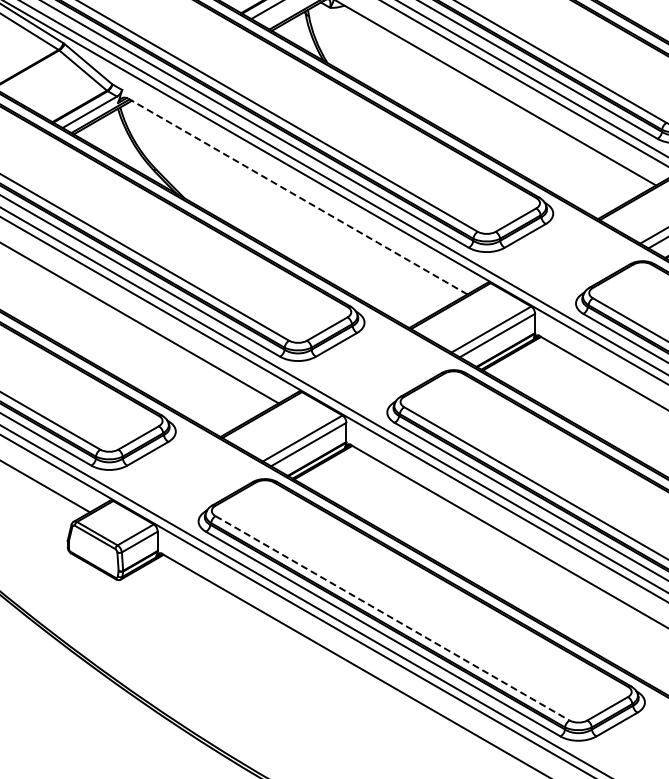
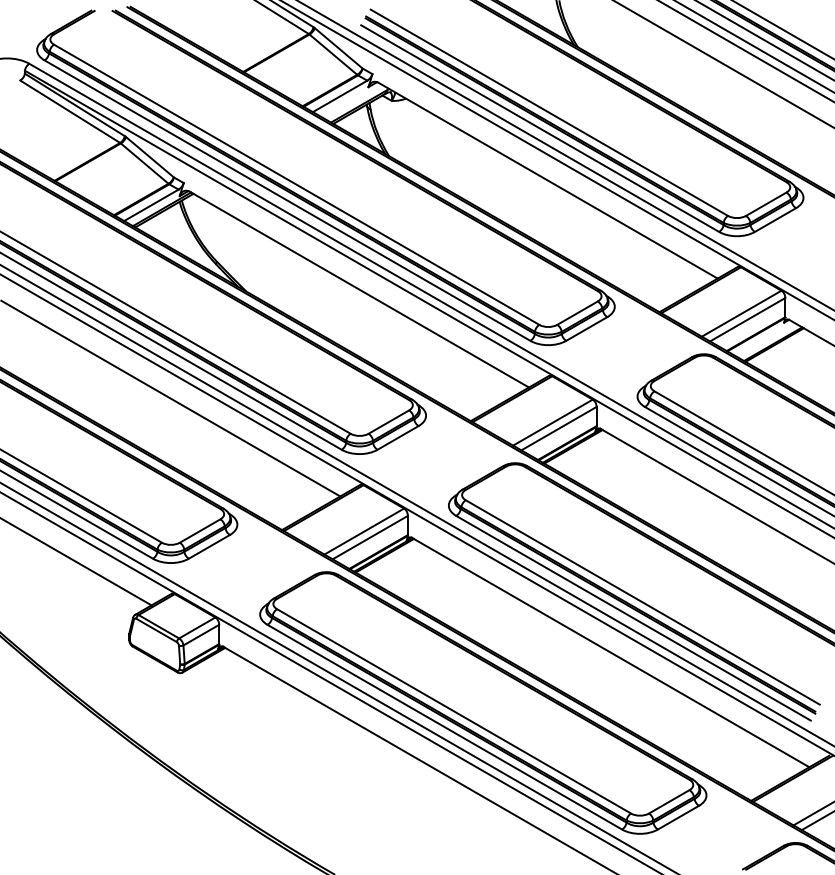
line: (297, 196) -> (359, 289), dashed -> solid
line: (392, 618) -> (454, 711), dashed -> solid

